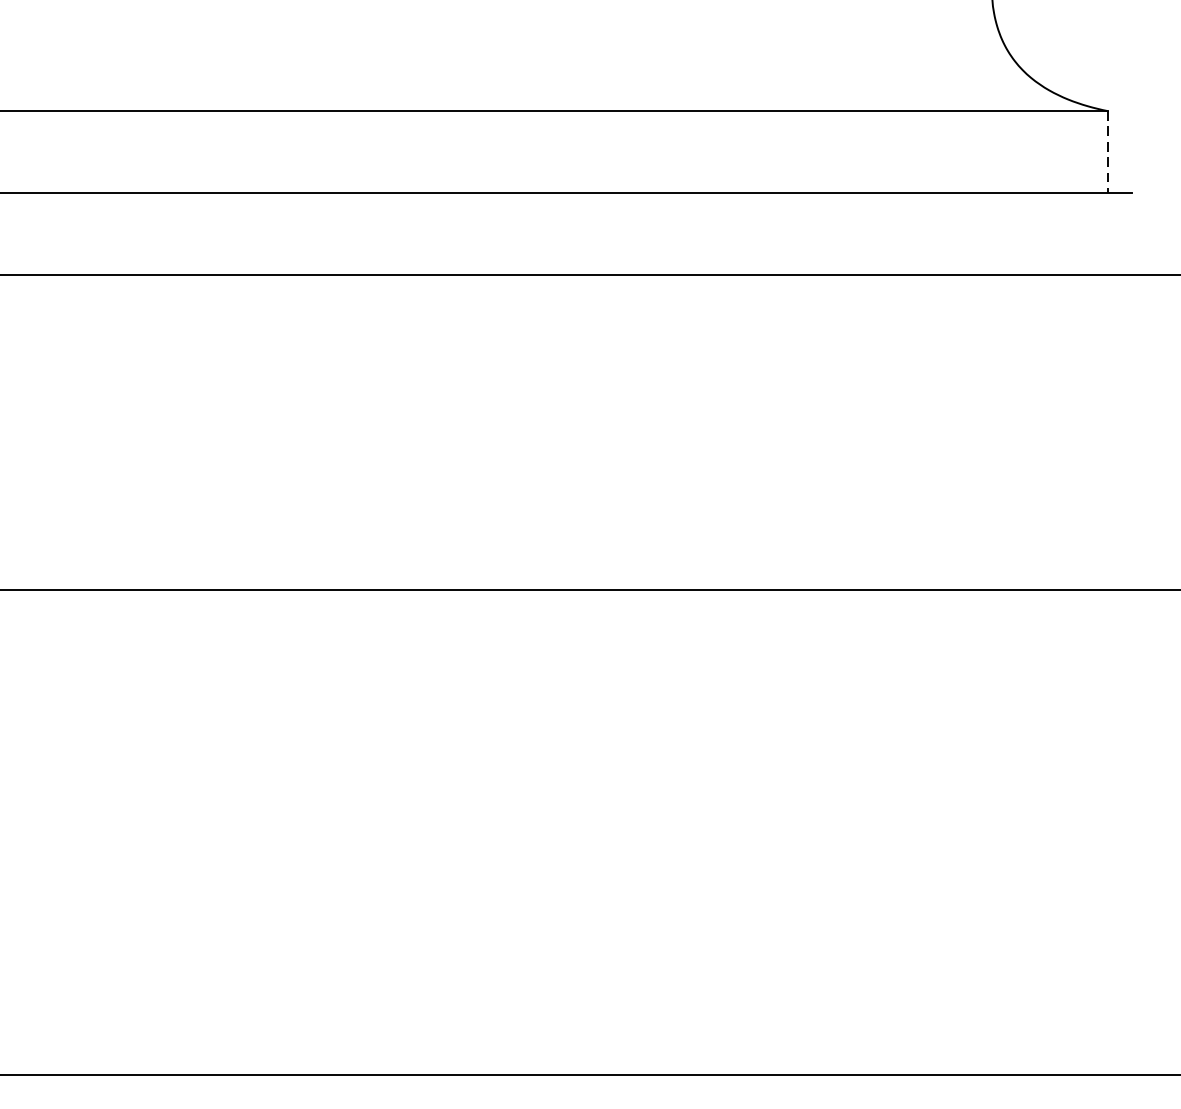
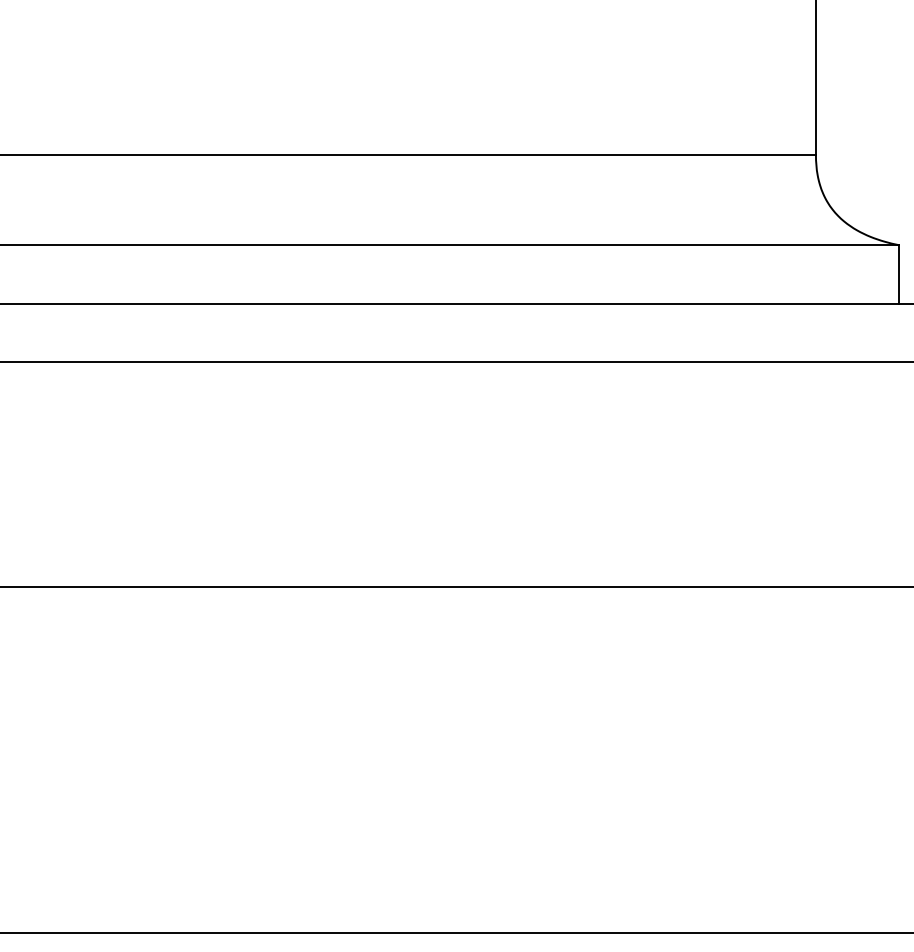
line: (1107, 152) -> (898, 274), dashed -> solid

